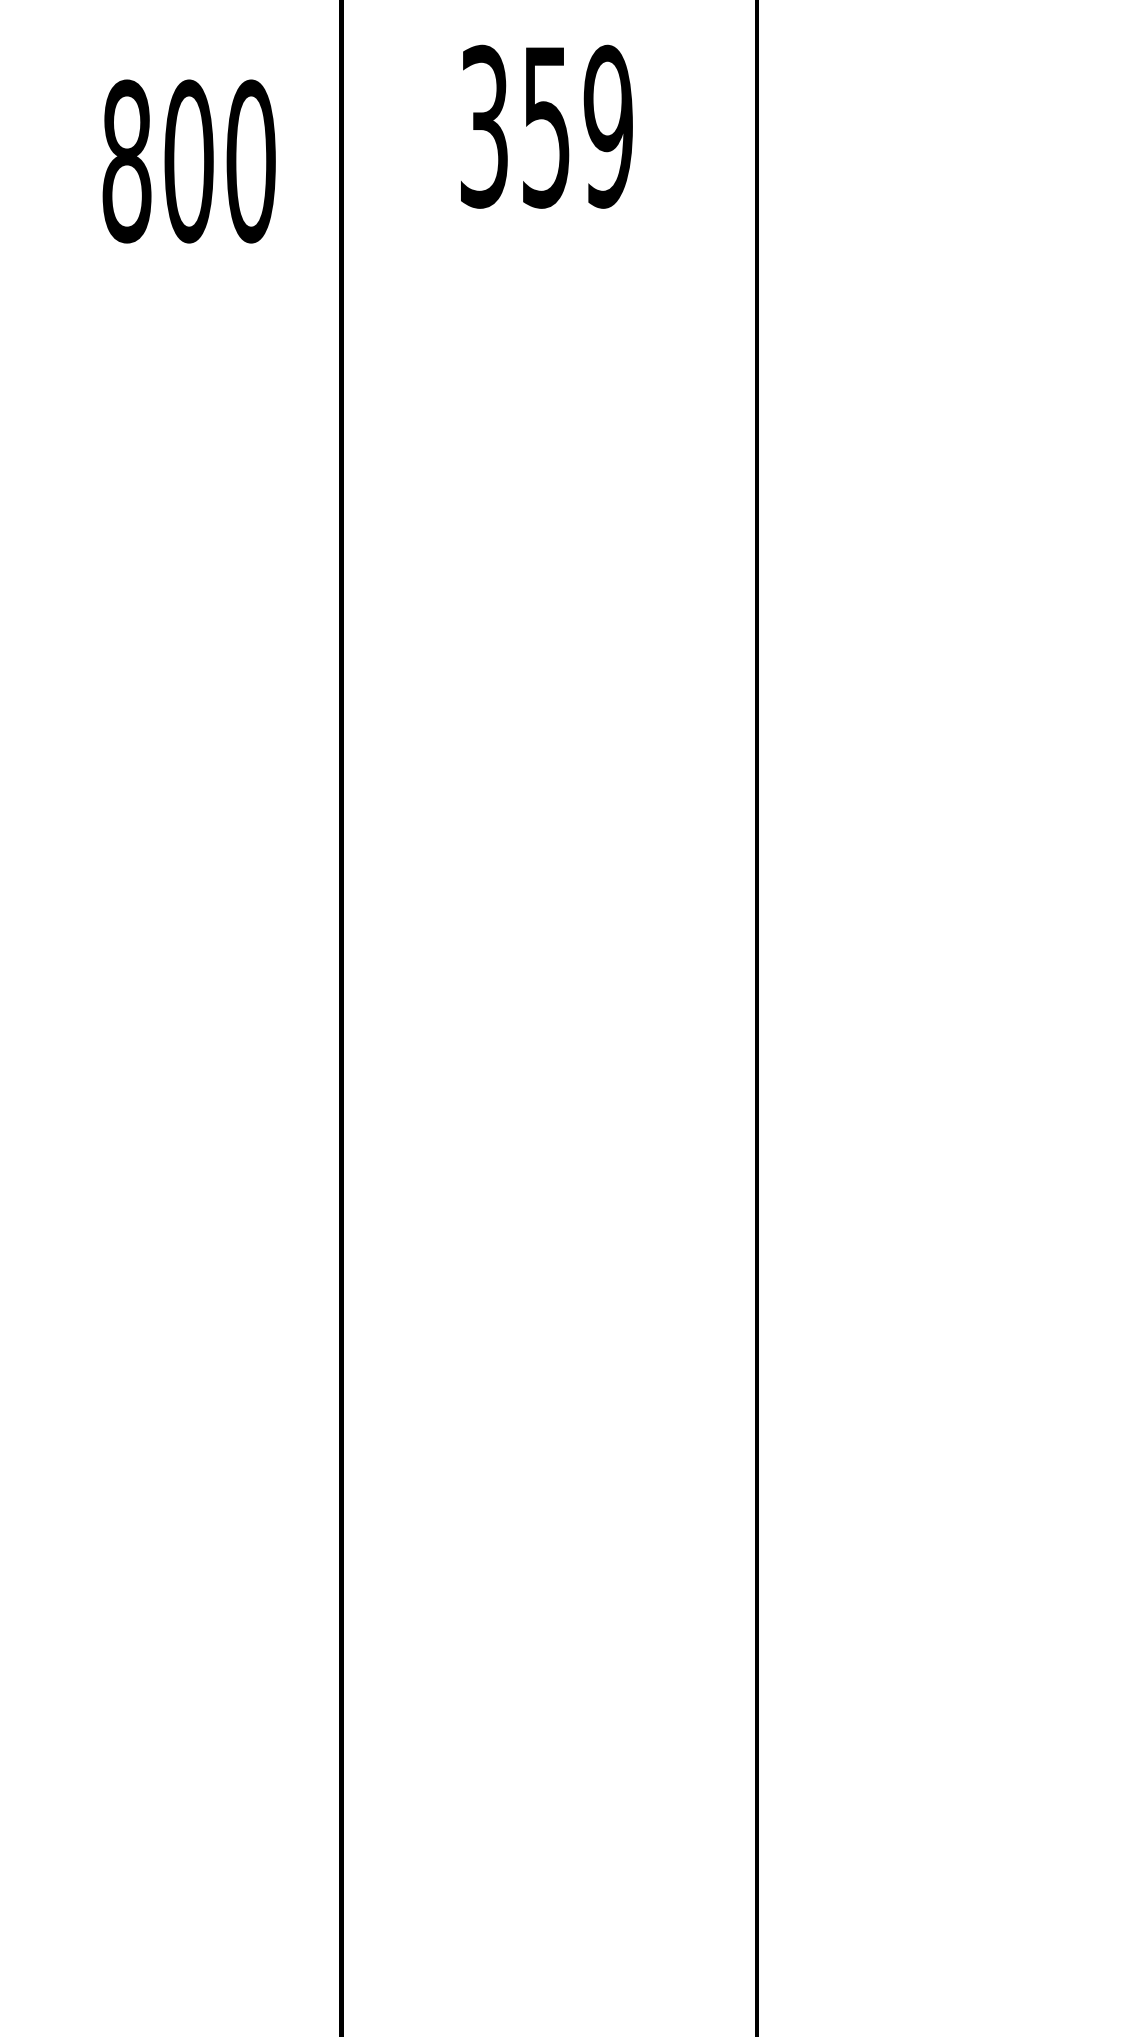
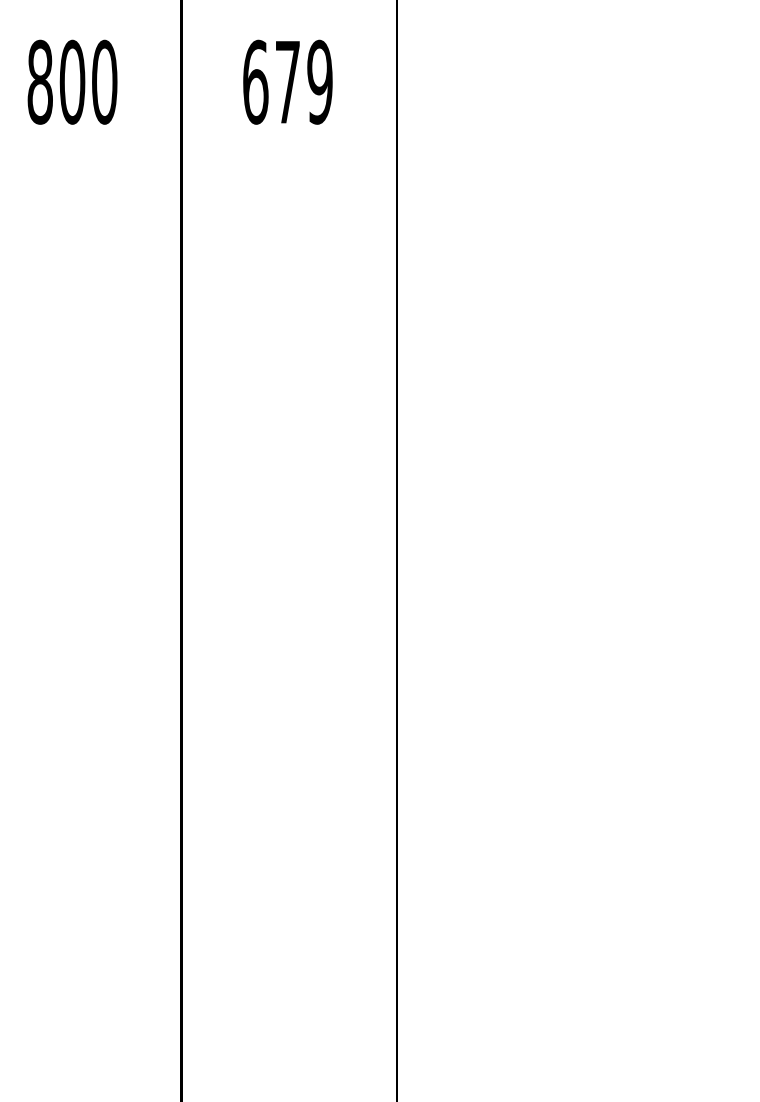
text: (514, 125) -> (271, 81), 359 -> 679
text: (189, 159) -> (72, 81), moved

